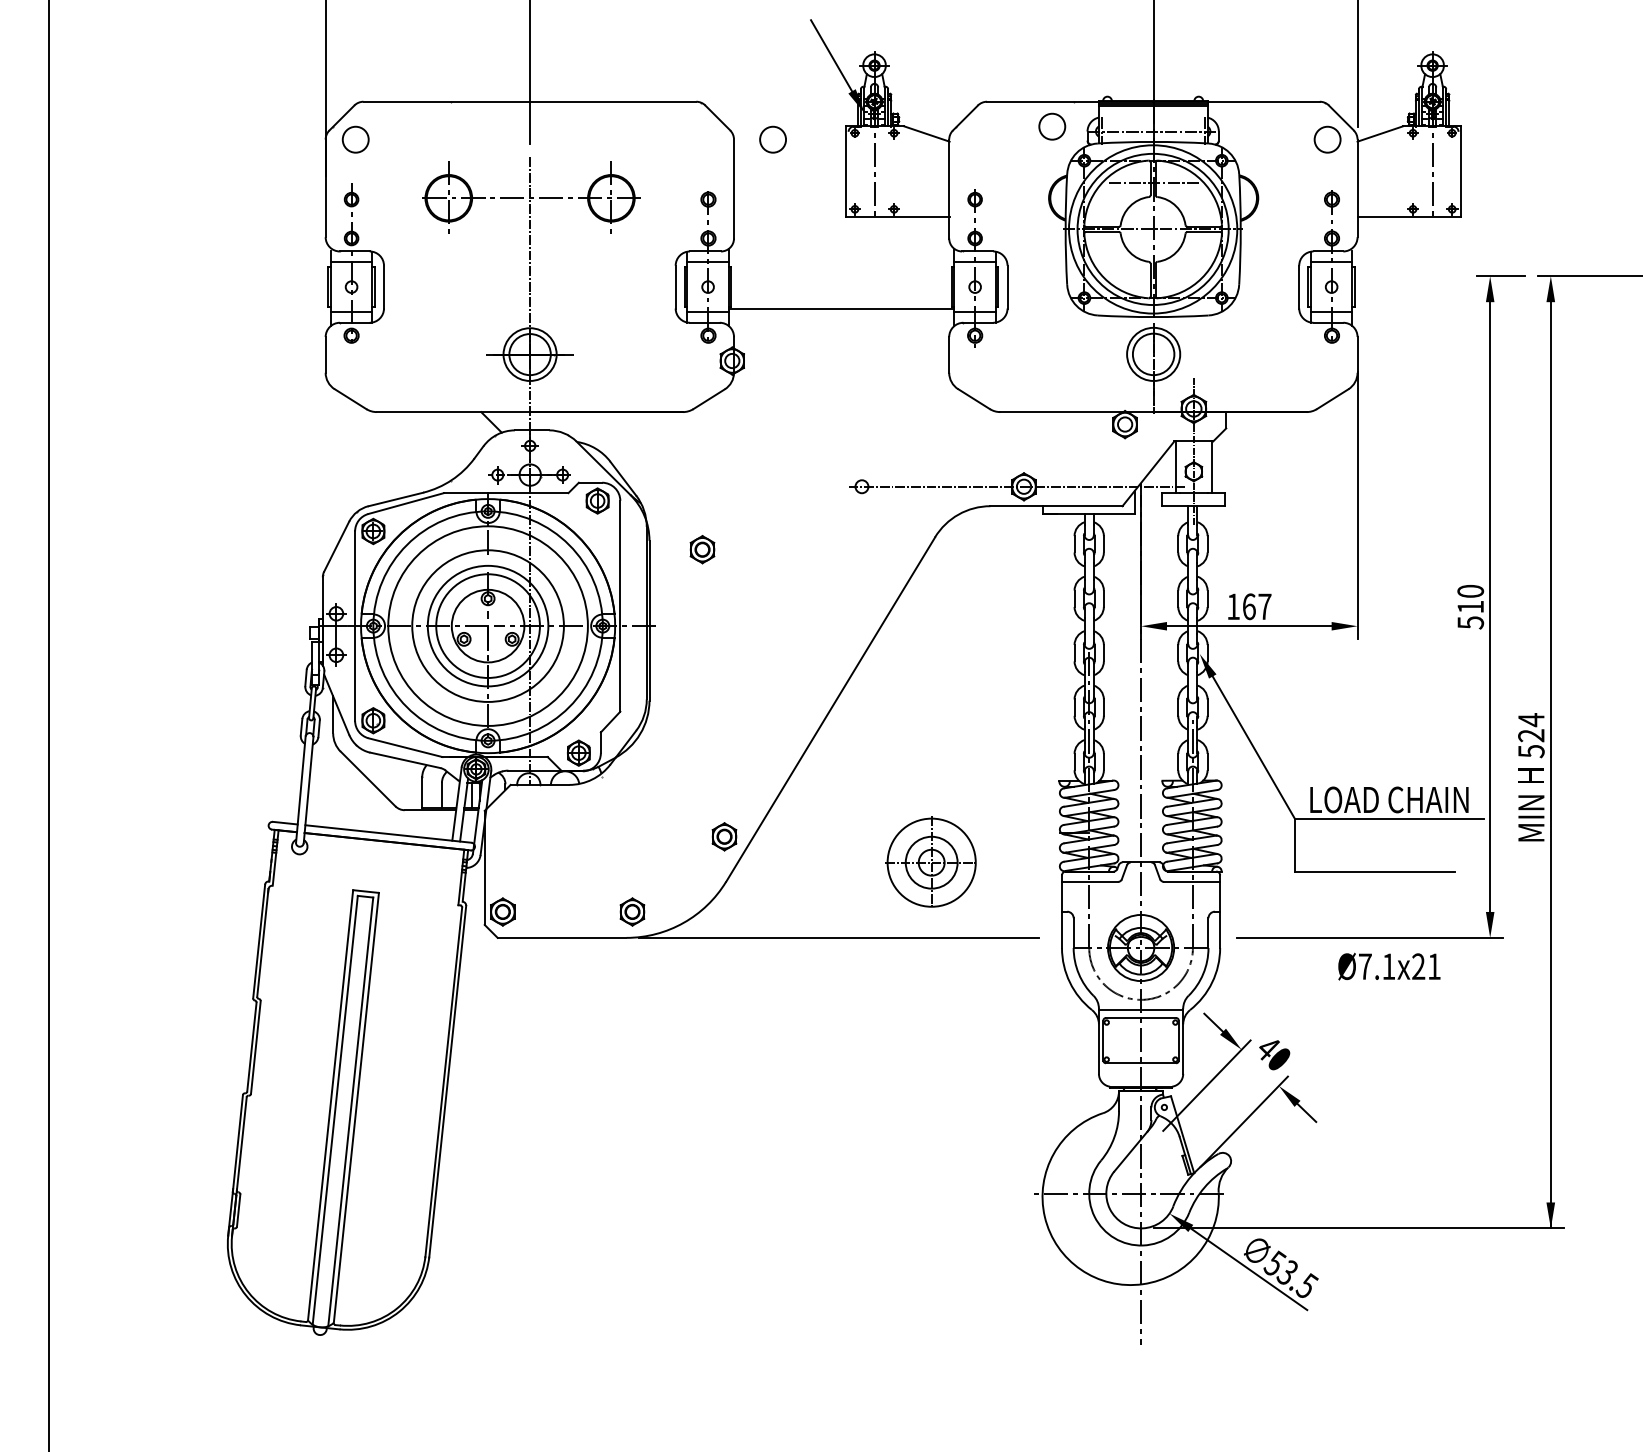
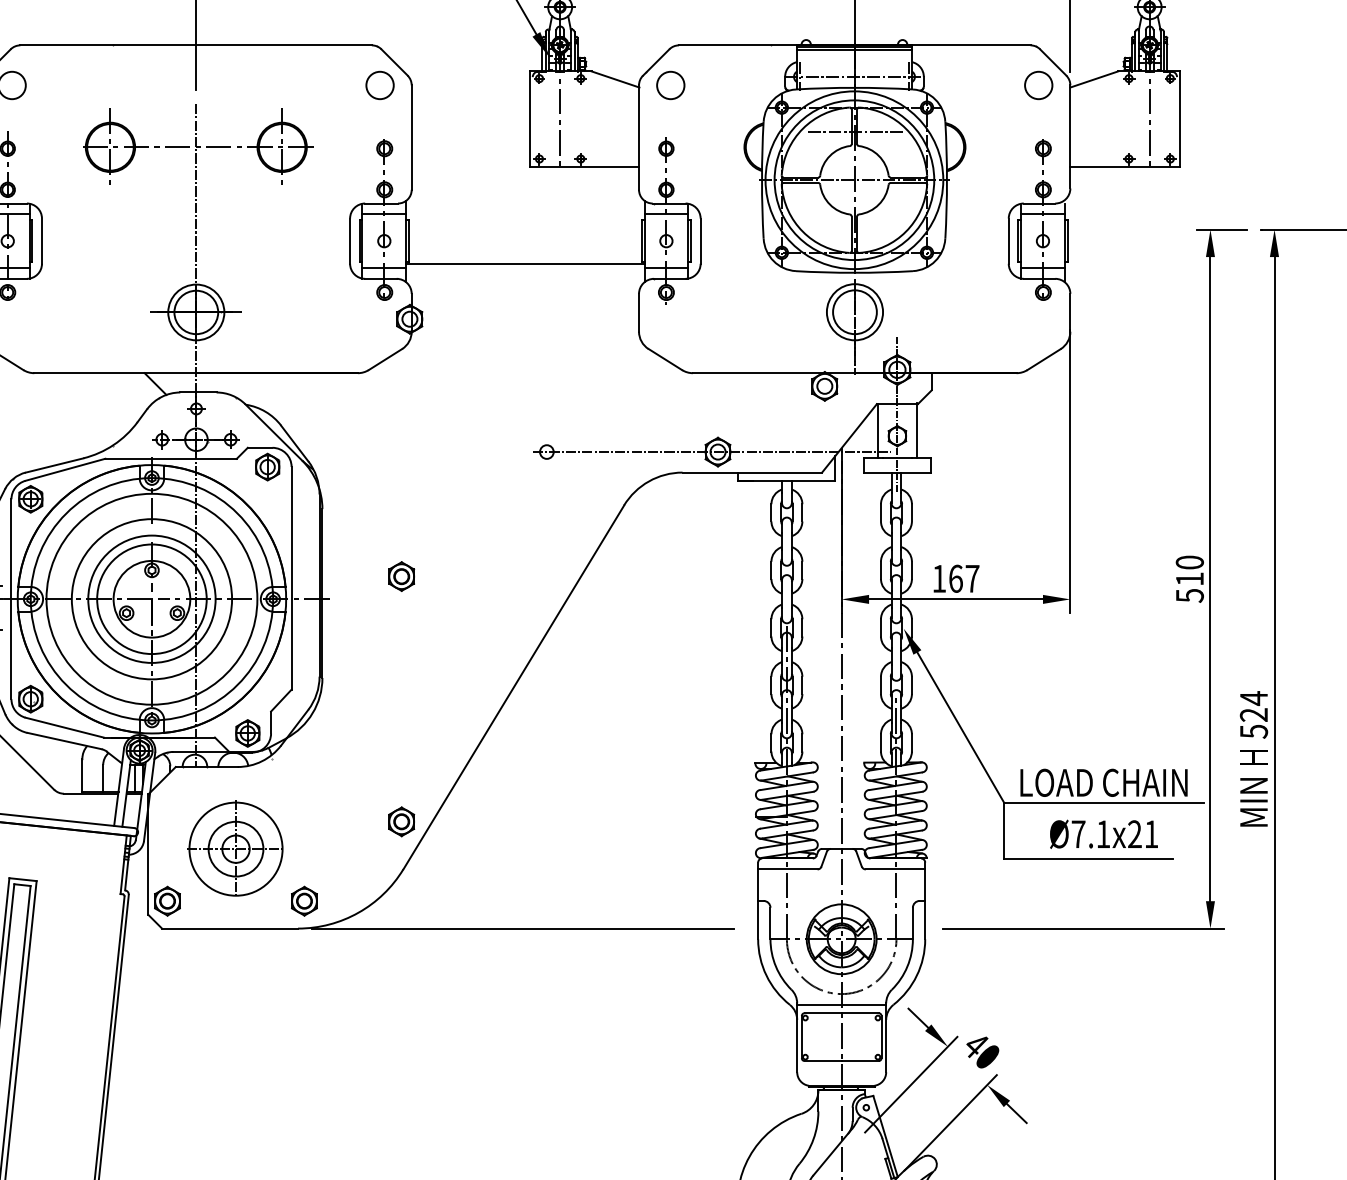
circle: (1052, 126) -> (671, 85), moved
circle: (772, 139) -> (379, 85), moved
part: (702, 549) -> (401, 576), moved
part: (930, 861) -> (234, 847), moved
text: (1389, 966) -> (1104, 834), moved

